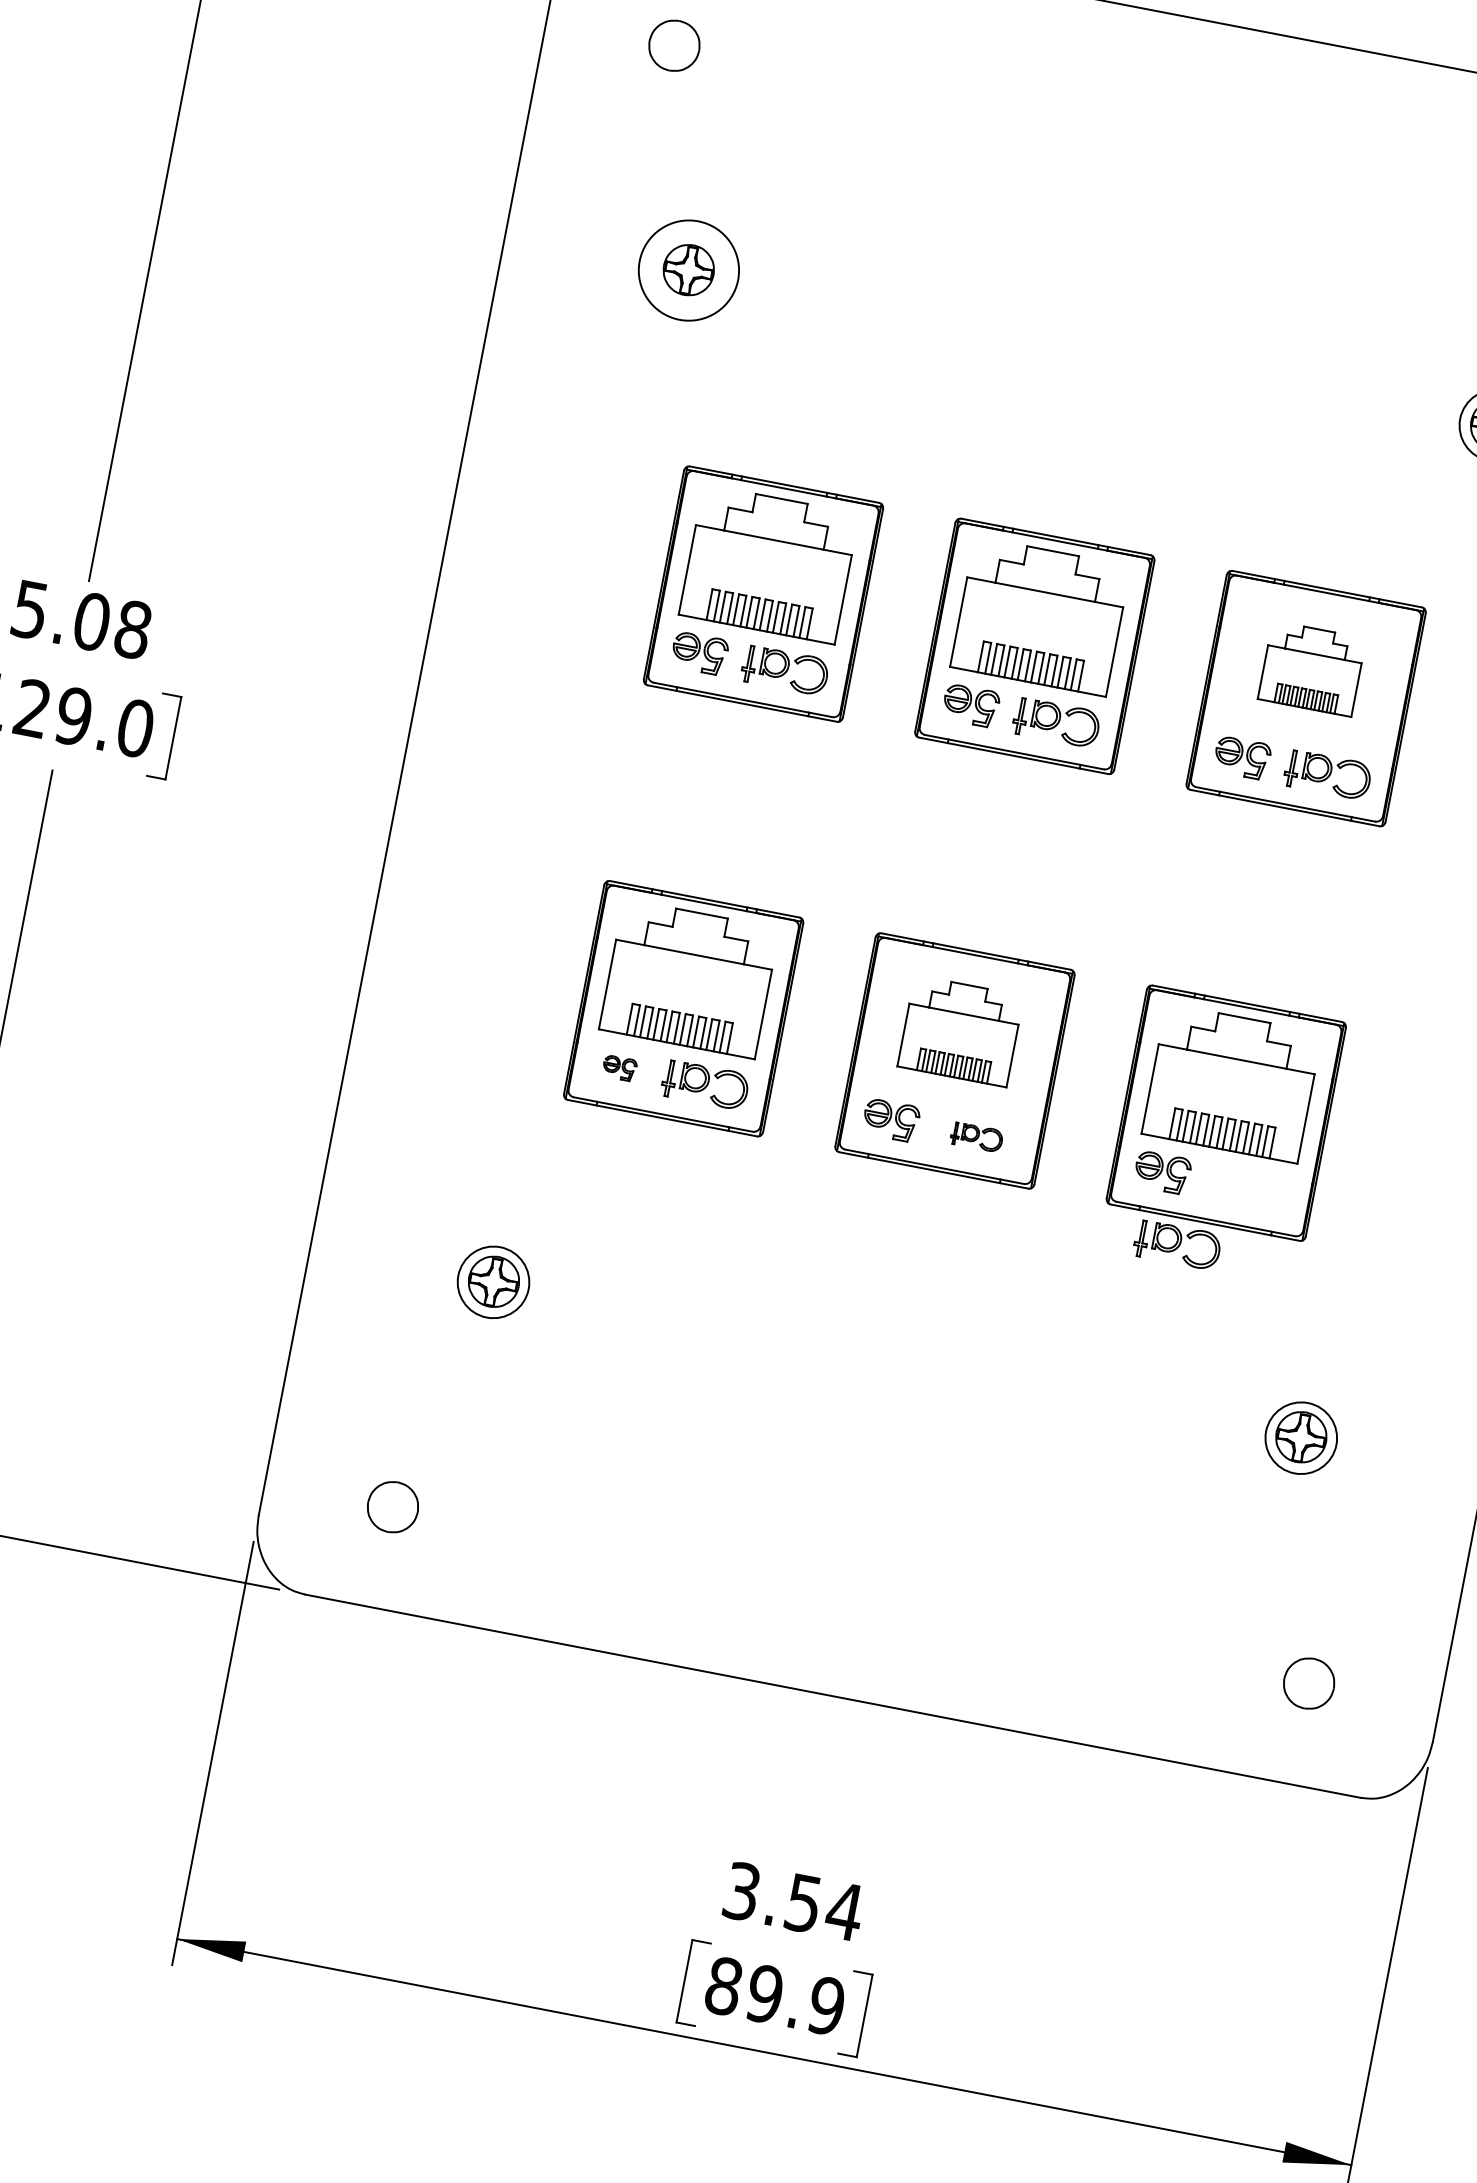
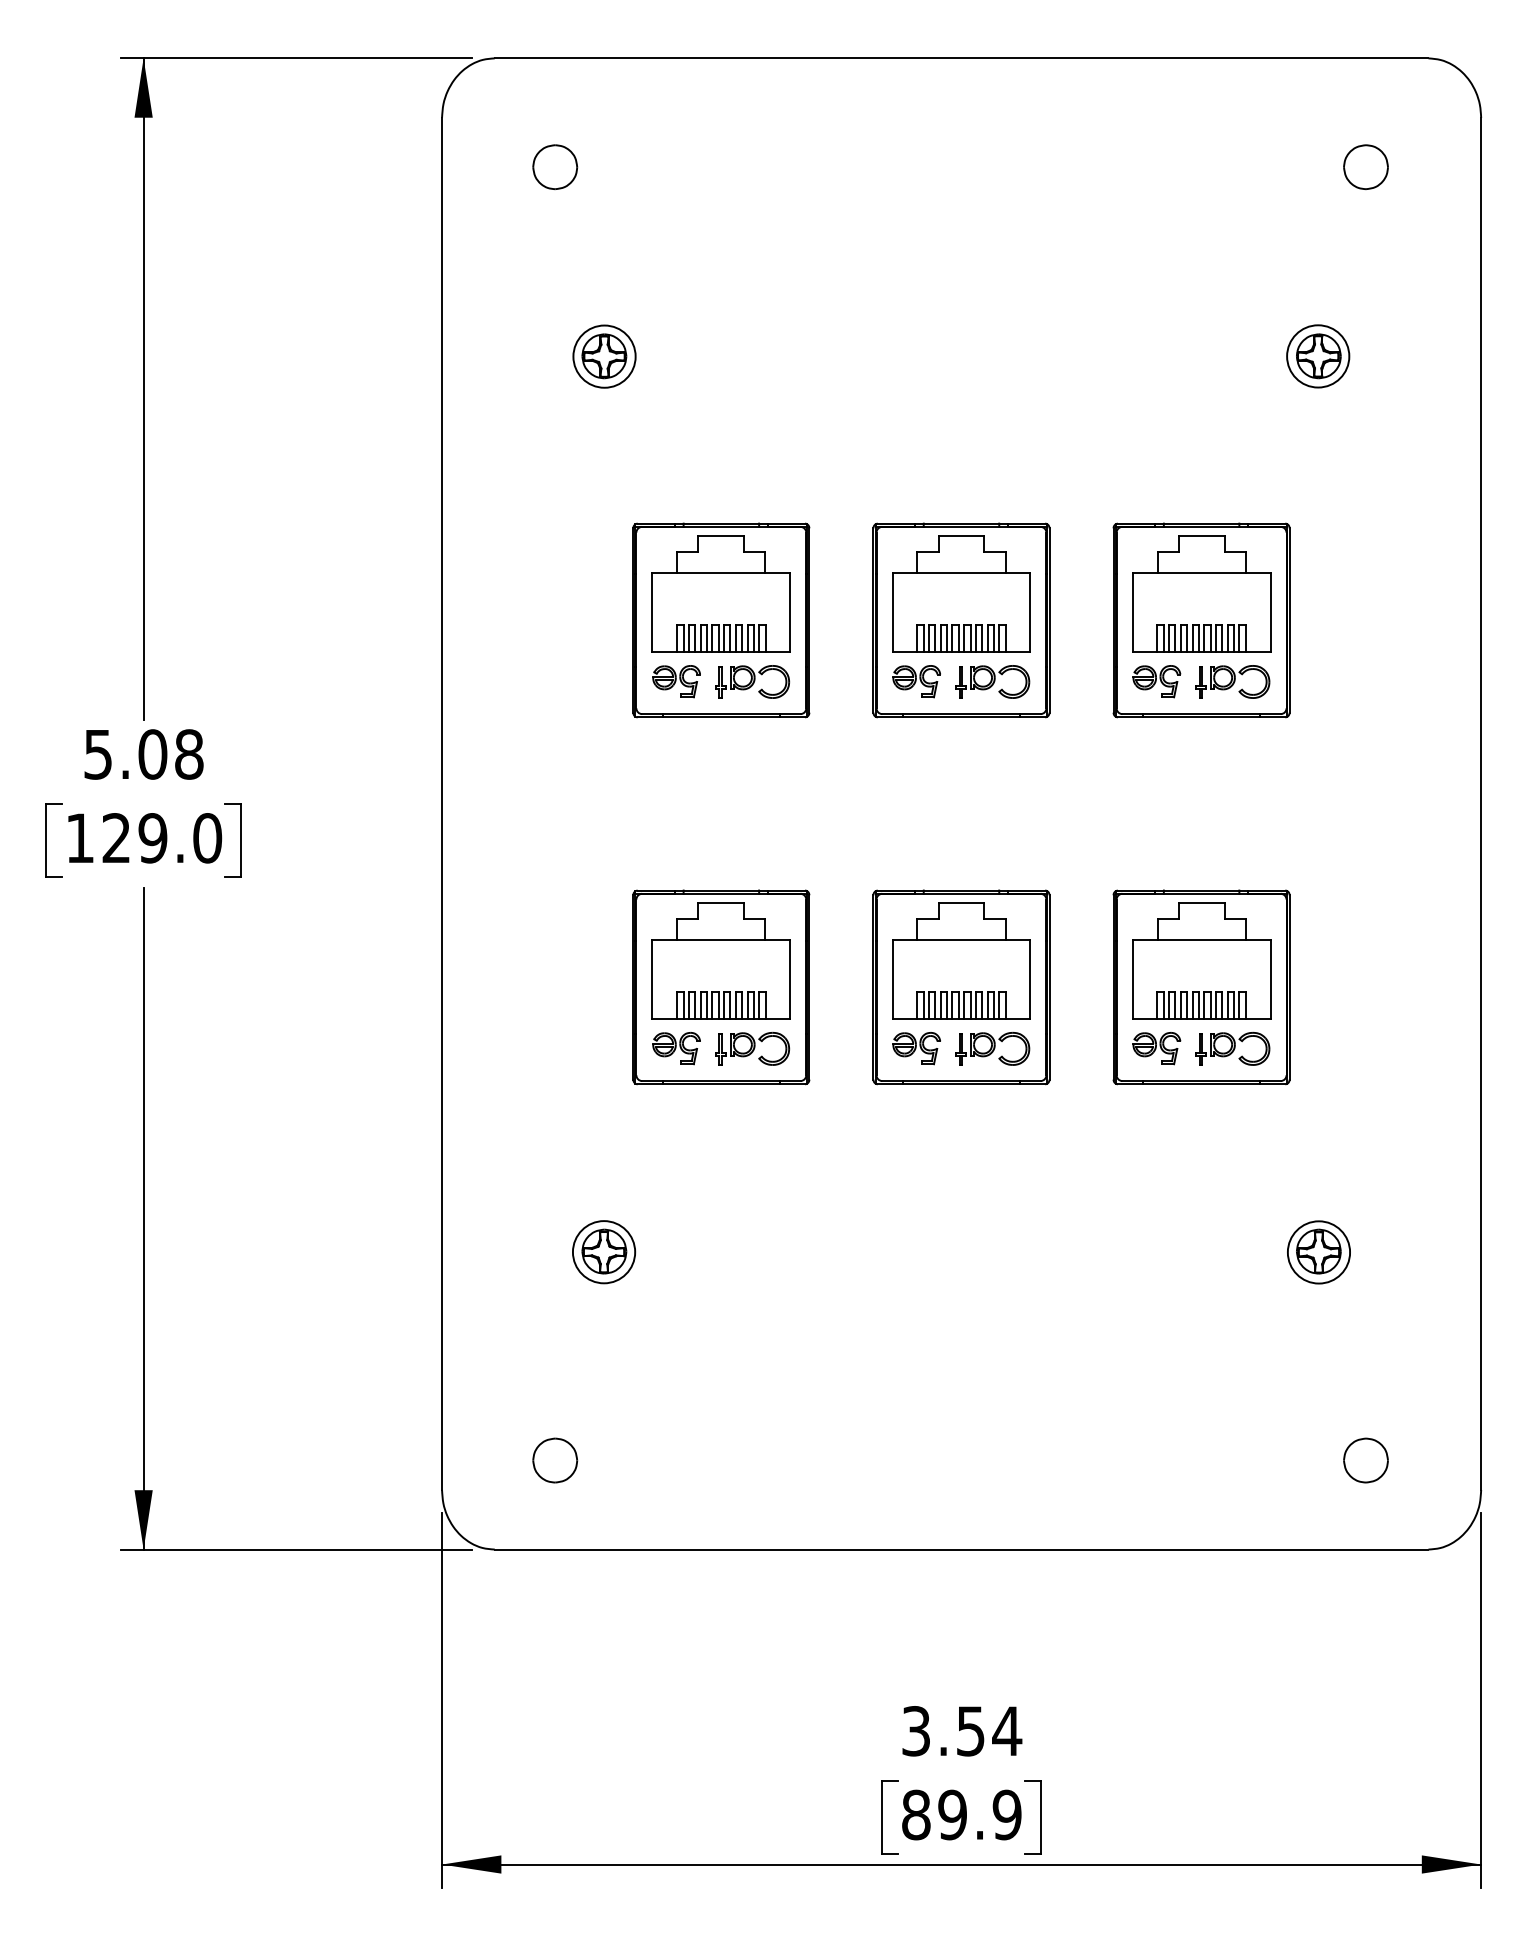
circle: (688, 270) -> (604, 356), size x0.71
part: (1311, 668) -> (1201, 593), size x1.67
part: (960, 1030) -> (961, 960), size x1.43
part: (619, 1067) -> (676, 1048), size x1.67
part: (976, 1136) -> (992, 1048), size x1.67
part: (1177, 1244) -> (1232, 1048), moved

